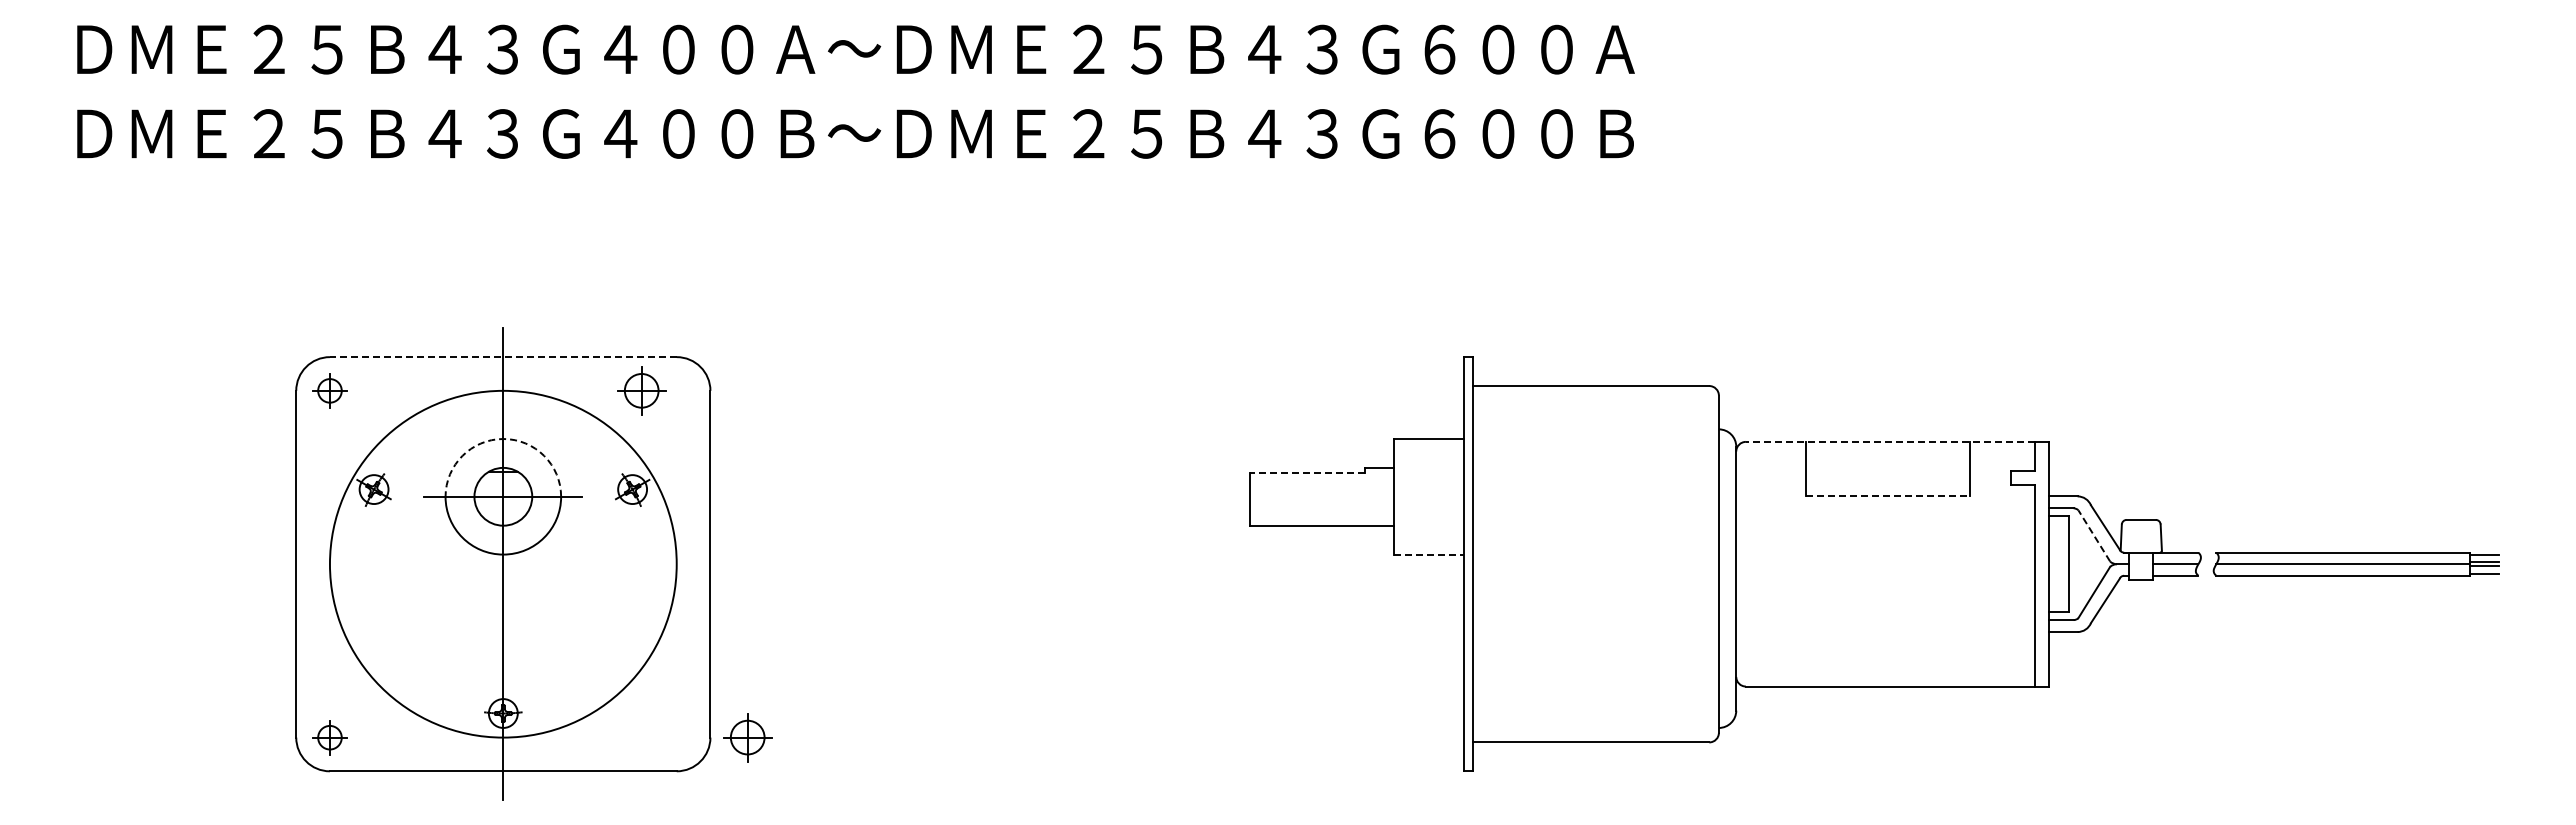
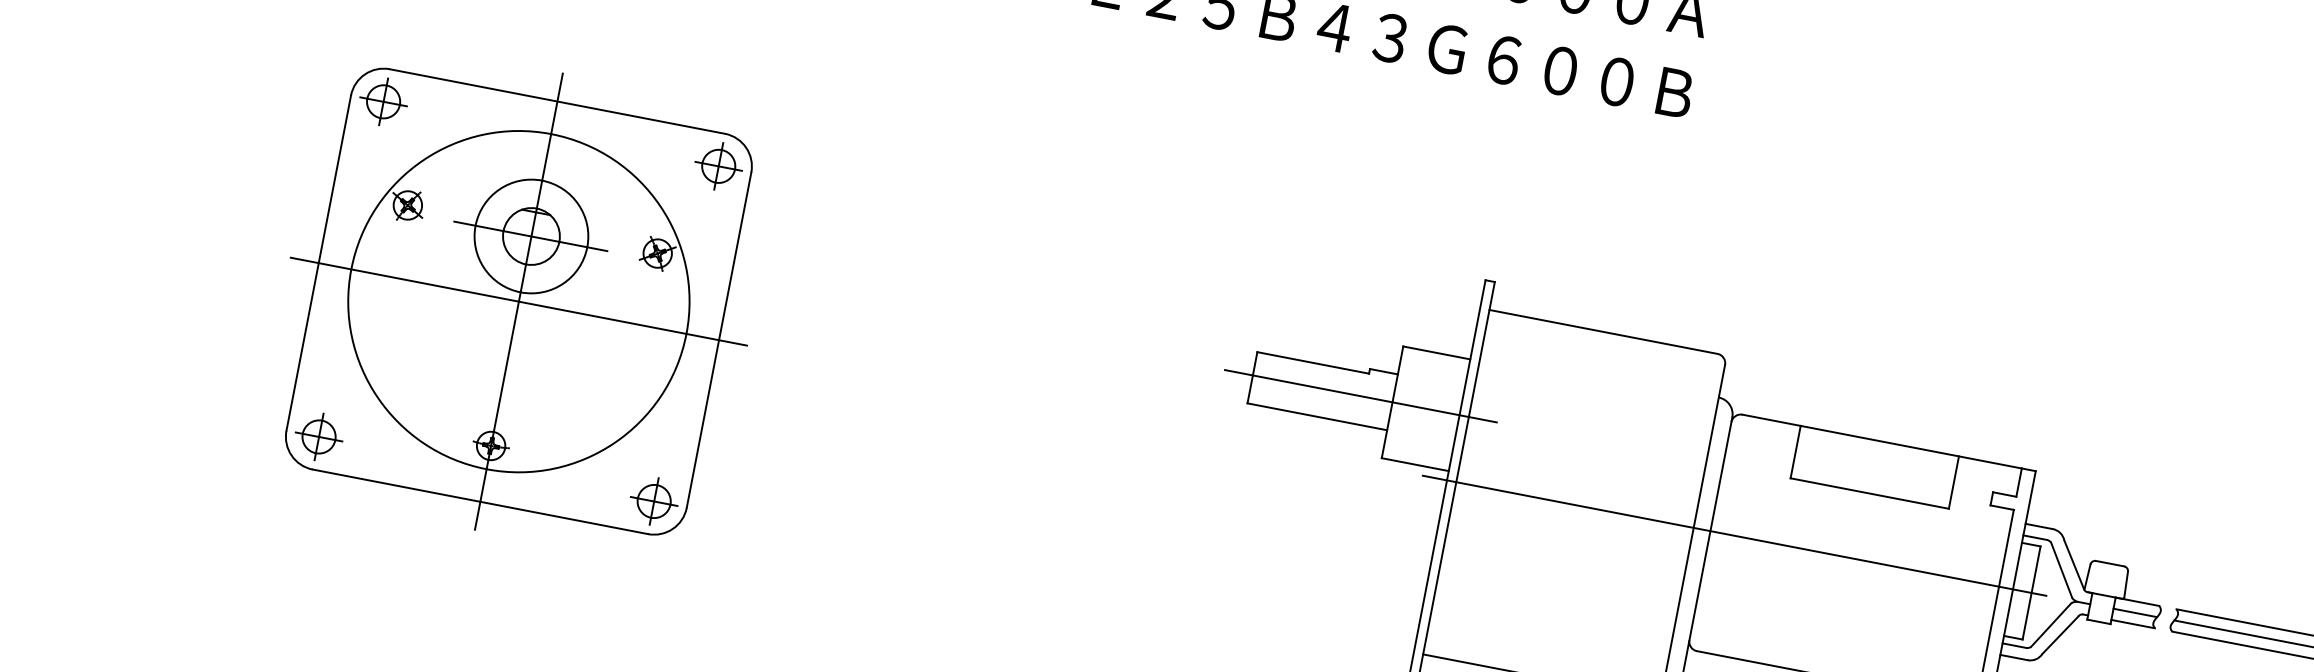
line: (502, 357) -> (556, 101), dashed -> solid
part: (329, 390) -> (383, 101), size x1.43
part: (641, 390) -> (718, 166), moved
arc: (503, 439) -> (542, 181), dashed -> solid
line: (1889, 441) -> (1881, 441), dashed -> solid
line: (1307, 472) -> (1313, 362), dashed -> solid
line: (1361, 496) -> (1360, 395), added
line: (1887, 496) -> (1869, 493), dashed -> solid
line: (2093, 535) -> (2061, 569), dashed -> solid
line: (1429, 554) -> (1415, 464), dashed -> solid
line: (503, 564) -> (519, 301), added
line: (1760, 564) -> (1733, 535), added
part: (329, 737) -> (318, 436), size x1.43
part: (747, 737) -> (654, 501), moved

